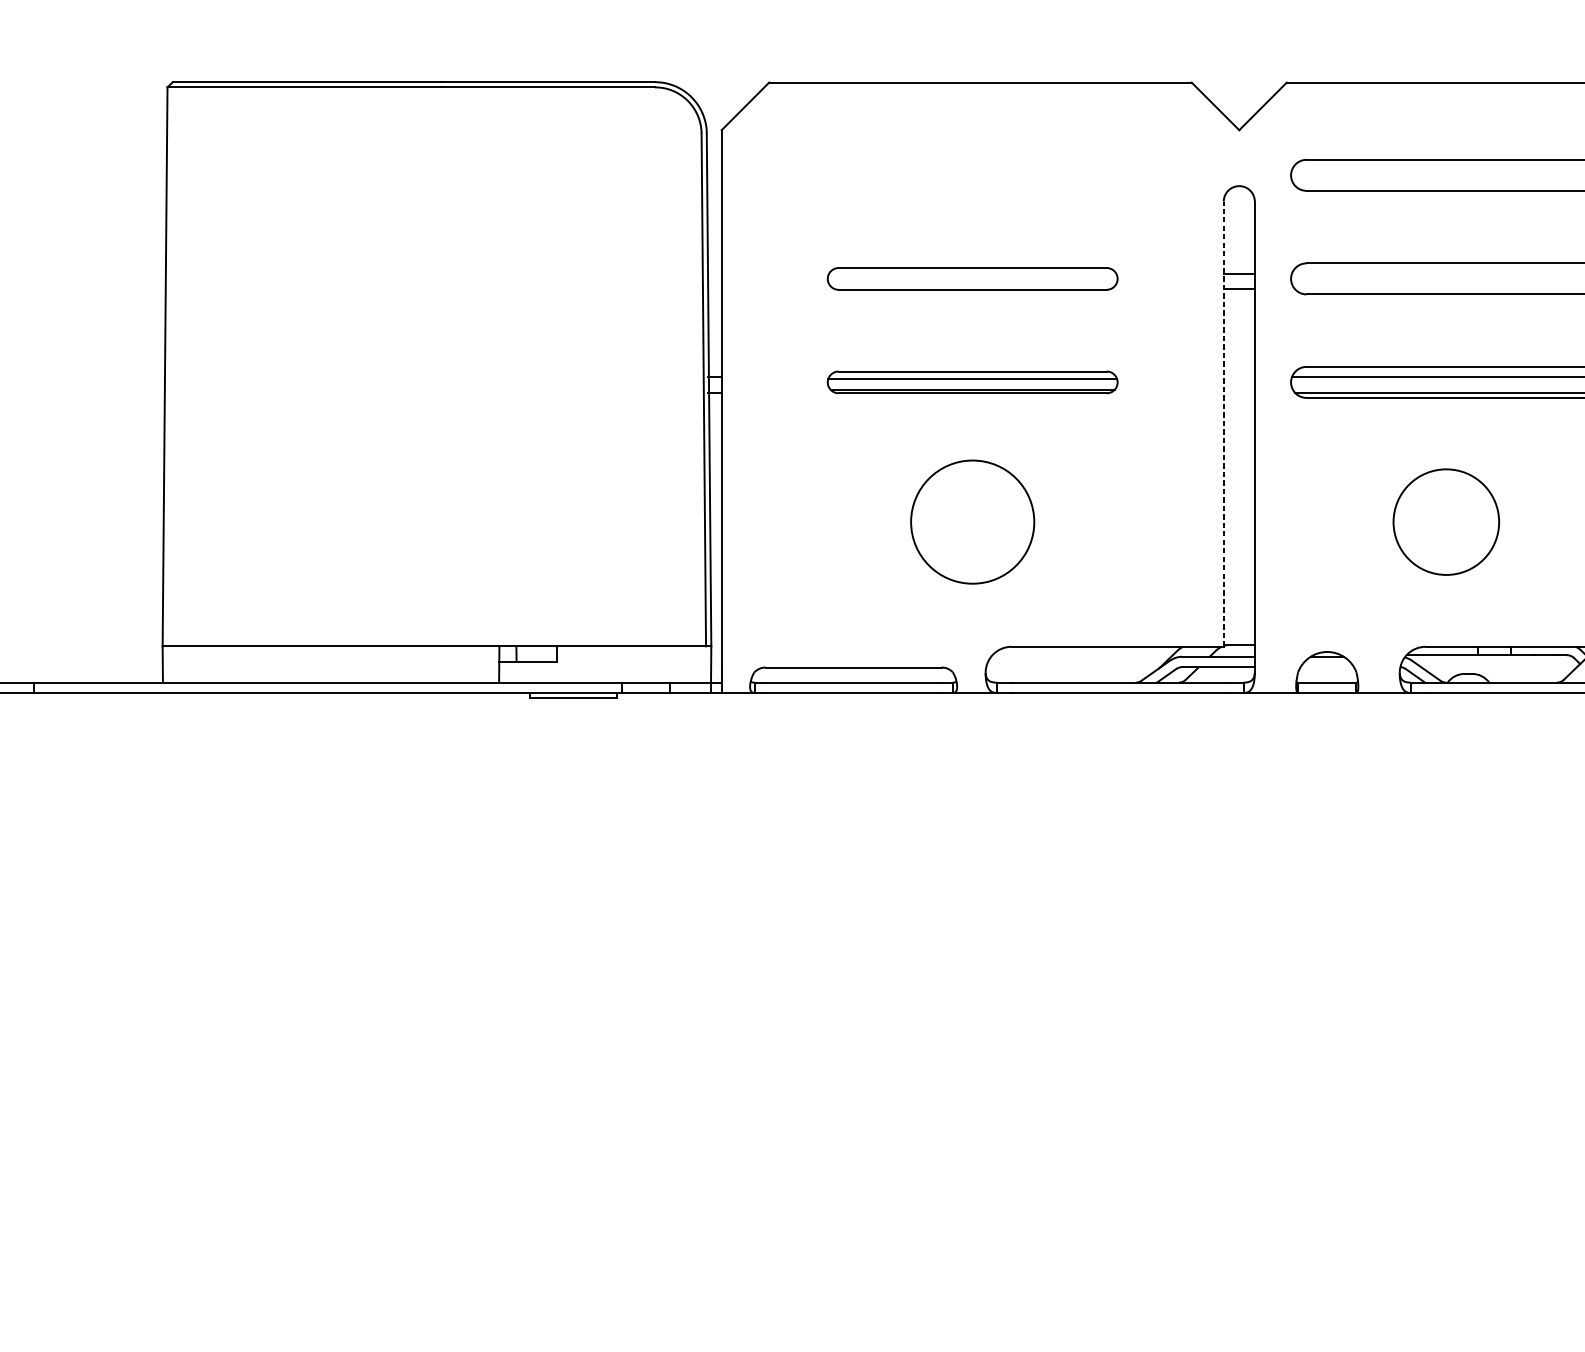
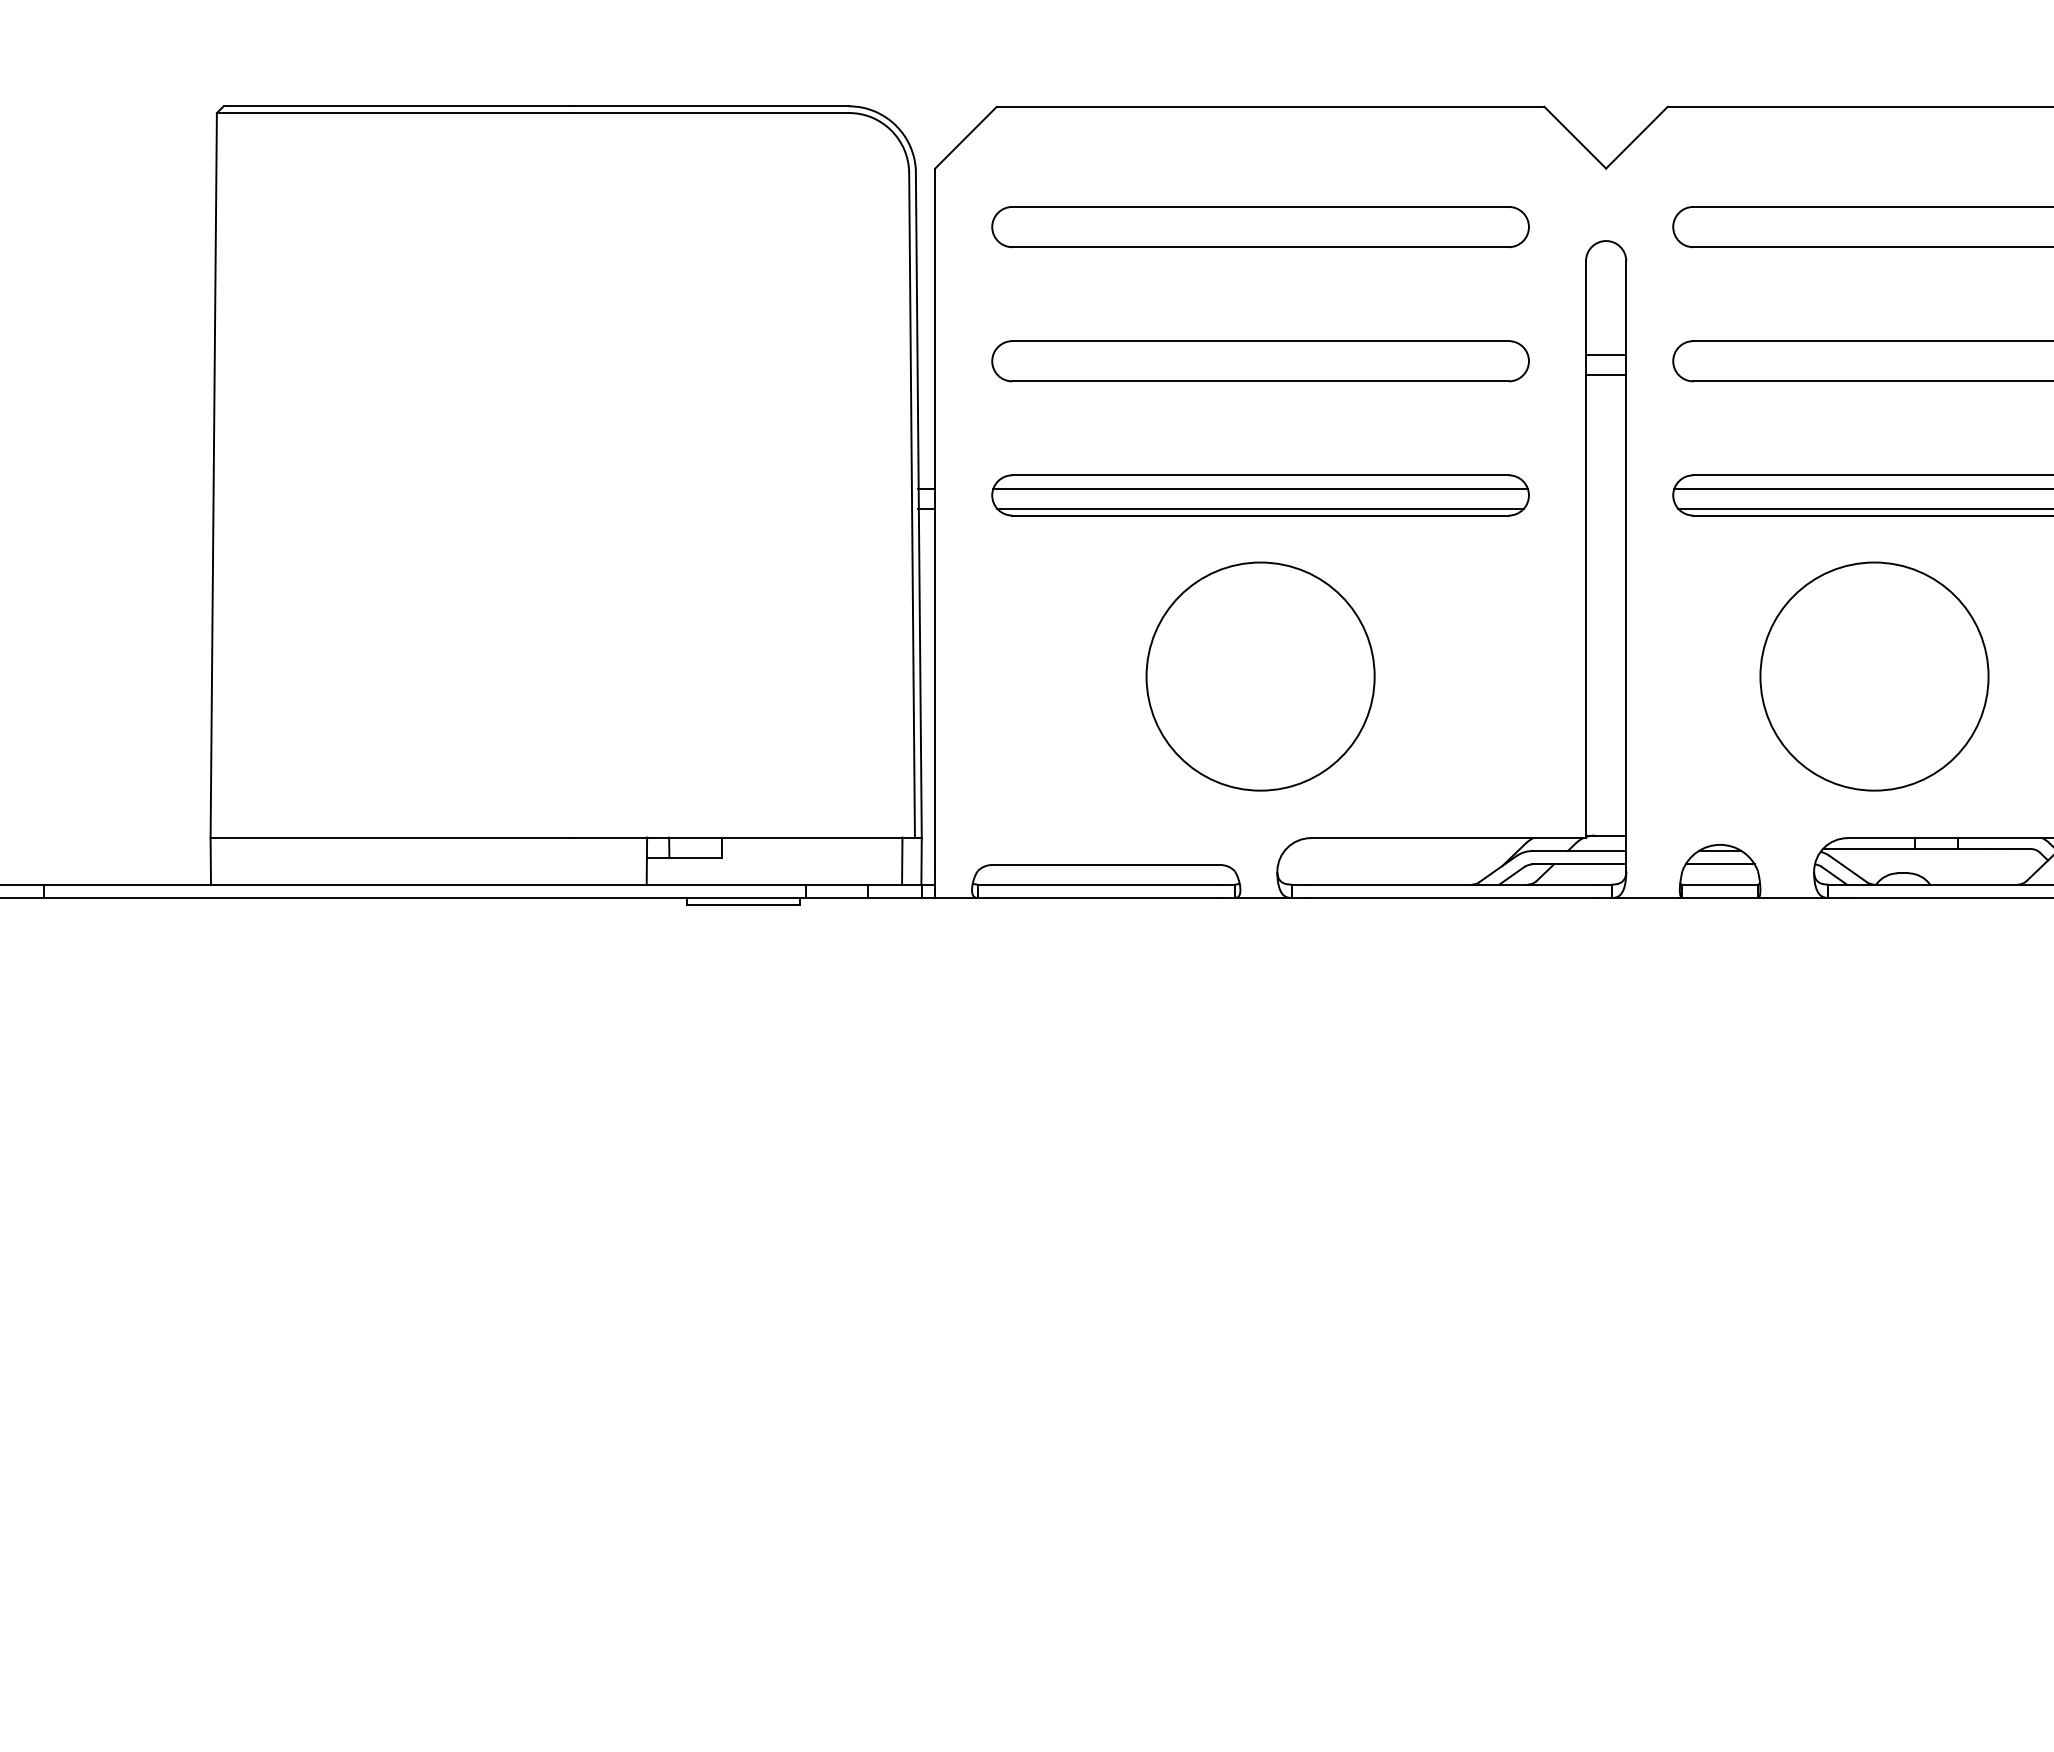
part: (972, 175) -> (1260, 227), added
part: (972, 279) -> (1260, 361), size x1.43
part: (972, 382) -> (1260, 495), size x1.43
line: (1224, 424) -> (1586, 549), dashed -> solid
circle: (972, 522) -> (1260, 676), size x1.43
circle: (1446, 522) -> (1874, 676), size x1.67
line: (696, 664) -> (902, 860), added
line: (1326, 667) -> (1719, 864), added

